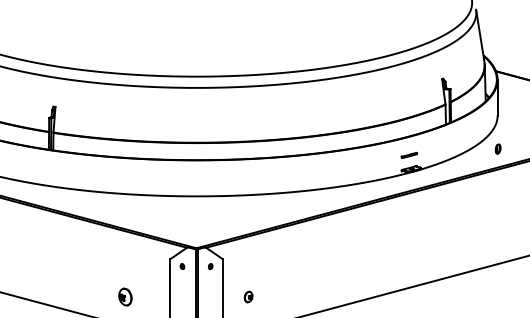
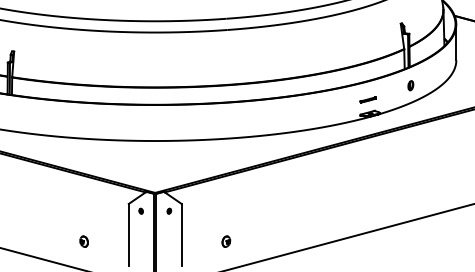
part: (497, 148) -> (410, 85), moved
part: (125, 296) -> (84, 241), size x0.62
part: (248, 296) -> (226, 241), moved

